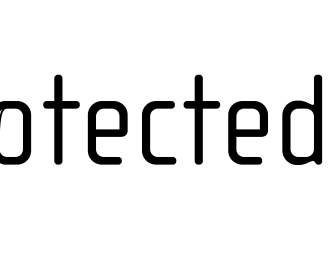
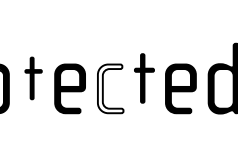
part: (61, 119) -> (33, 78), size x0.6
part: (201, 119) -> (144, 78), size x0.7
fill: (158, 132) -> (110, 88), removed

